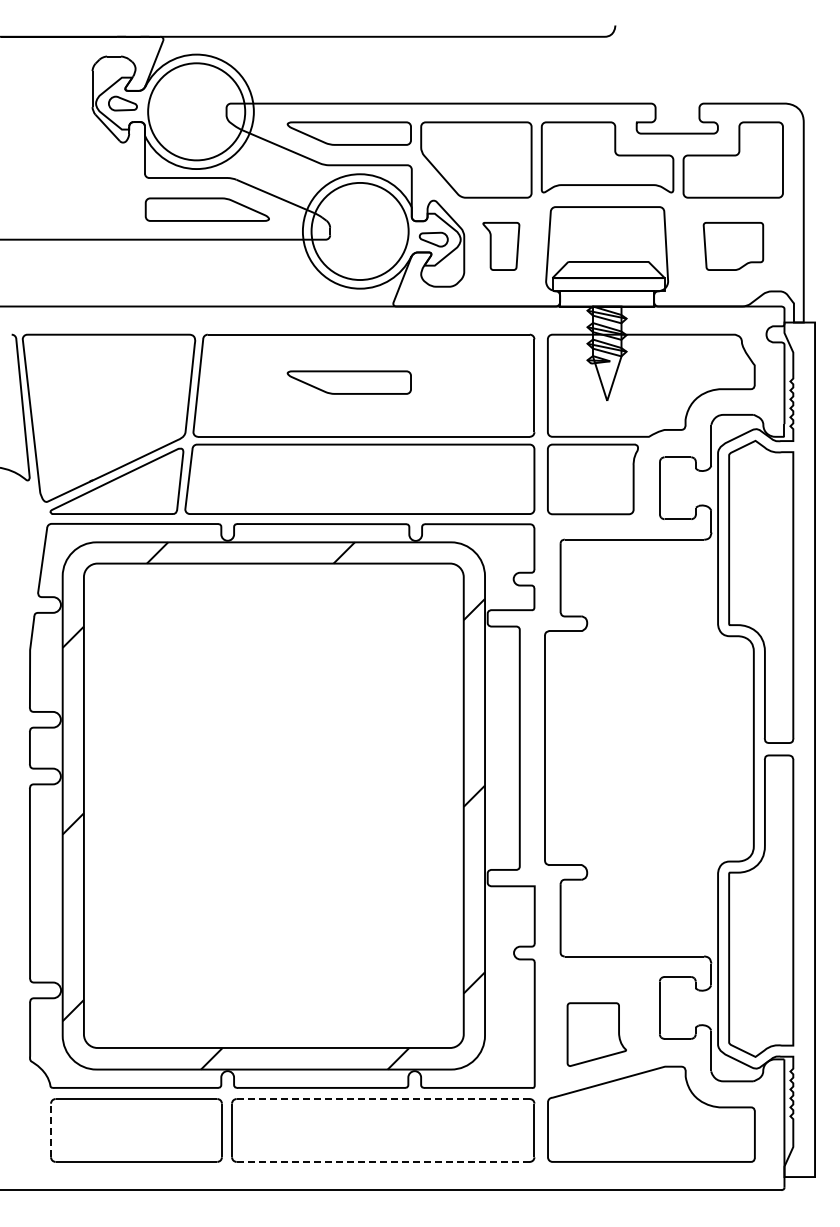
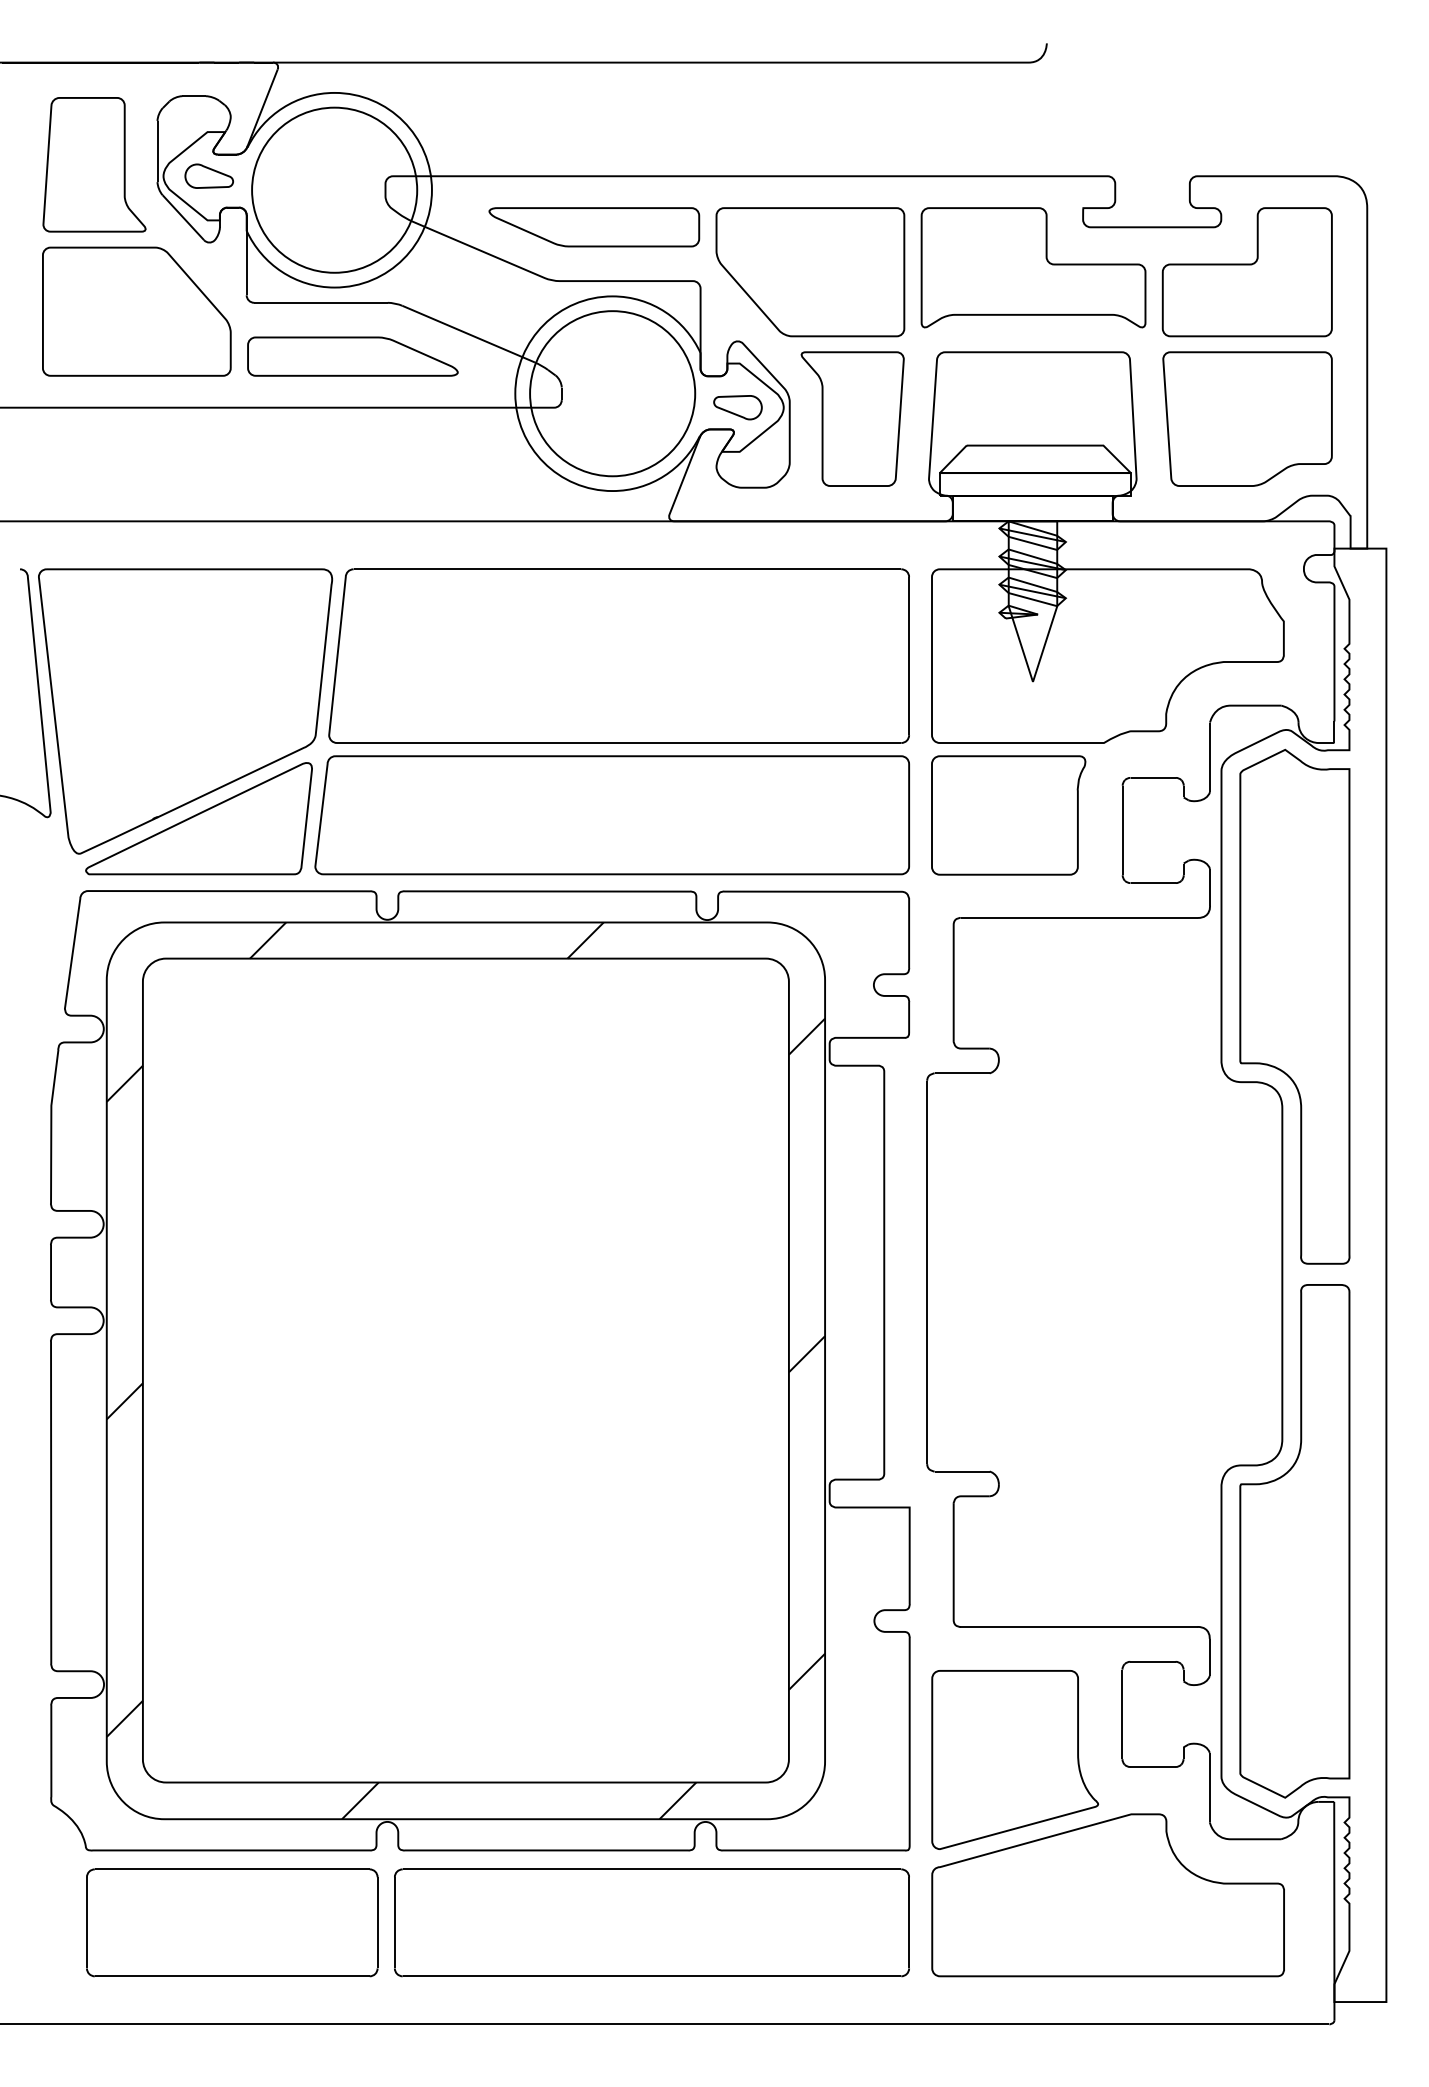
part: (80, 138) -> (137, 235), added
part: (501, 246) -> (853, 419), size x1.67
part: (733, 246) -> (1247, 419), size x1.67
part: (348, 382) -> (592, 650), removed
part: (596, 1034) -> (1014, 1759), size x1.67
line: (383, 1099) -> (652, 1870), dashed -> solid
line: (51, 1130) -> (87, 1922), dashed -> solid
line: (383, 1161) -> (652, 1975), dashed -> solid

